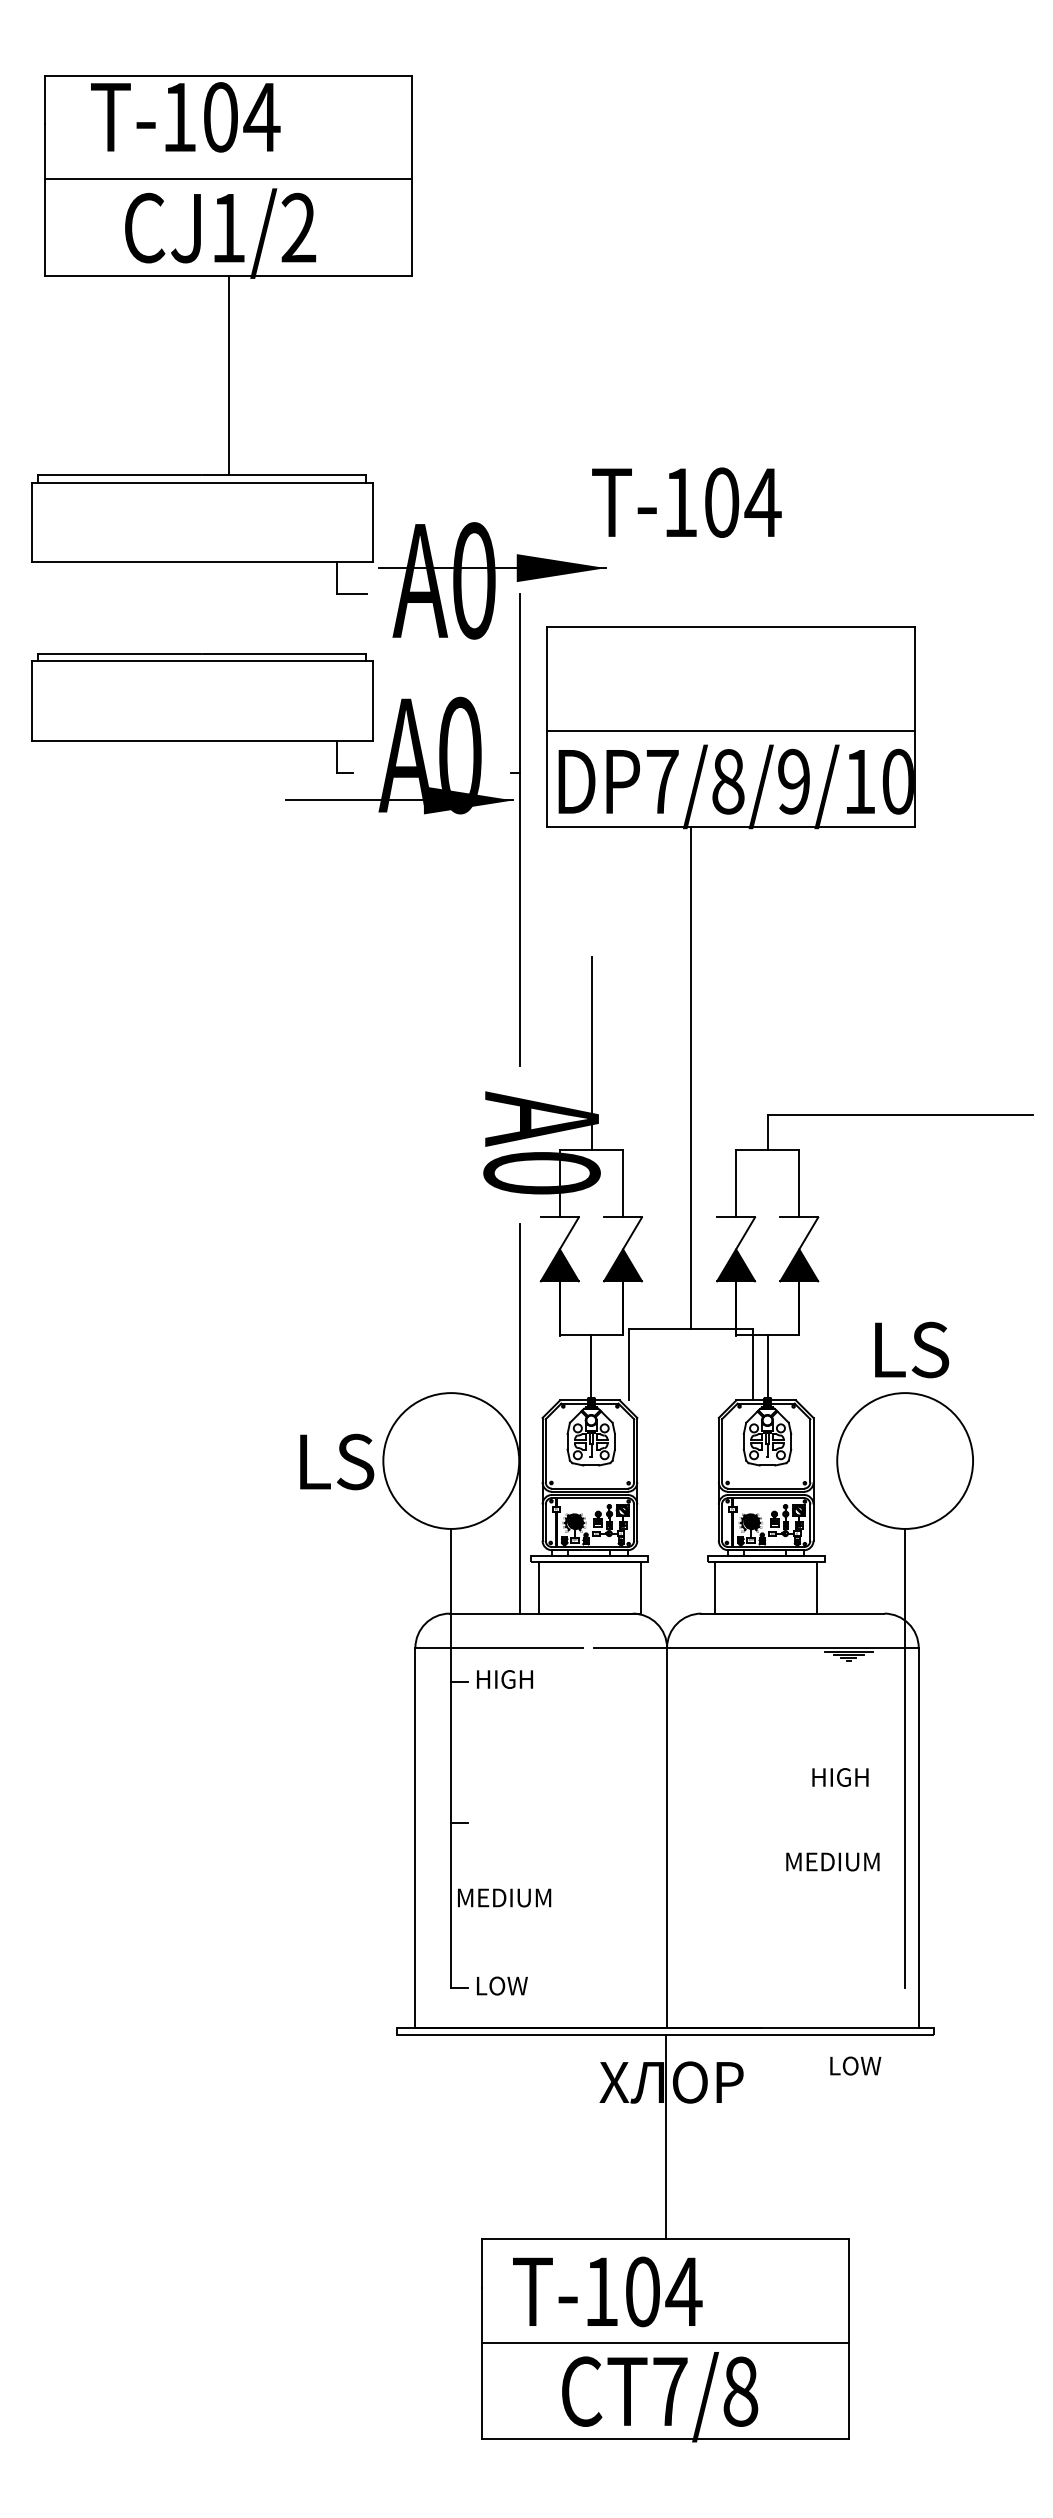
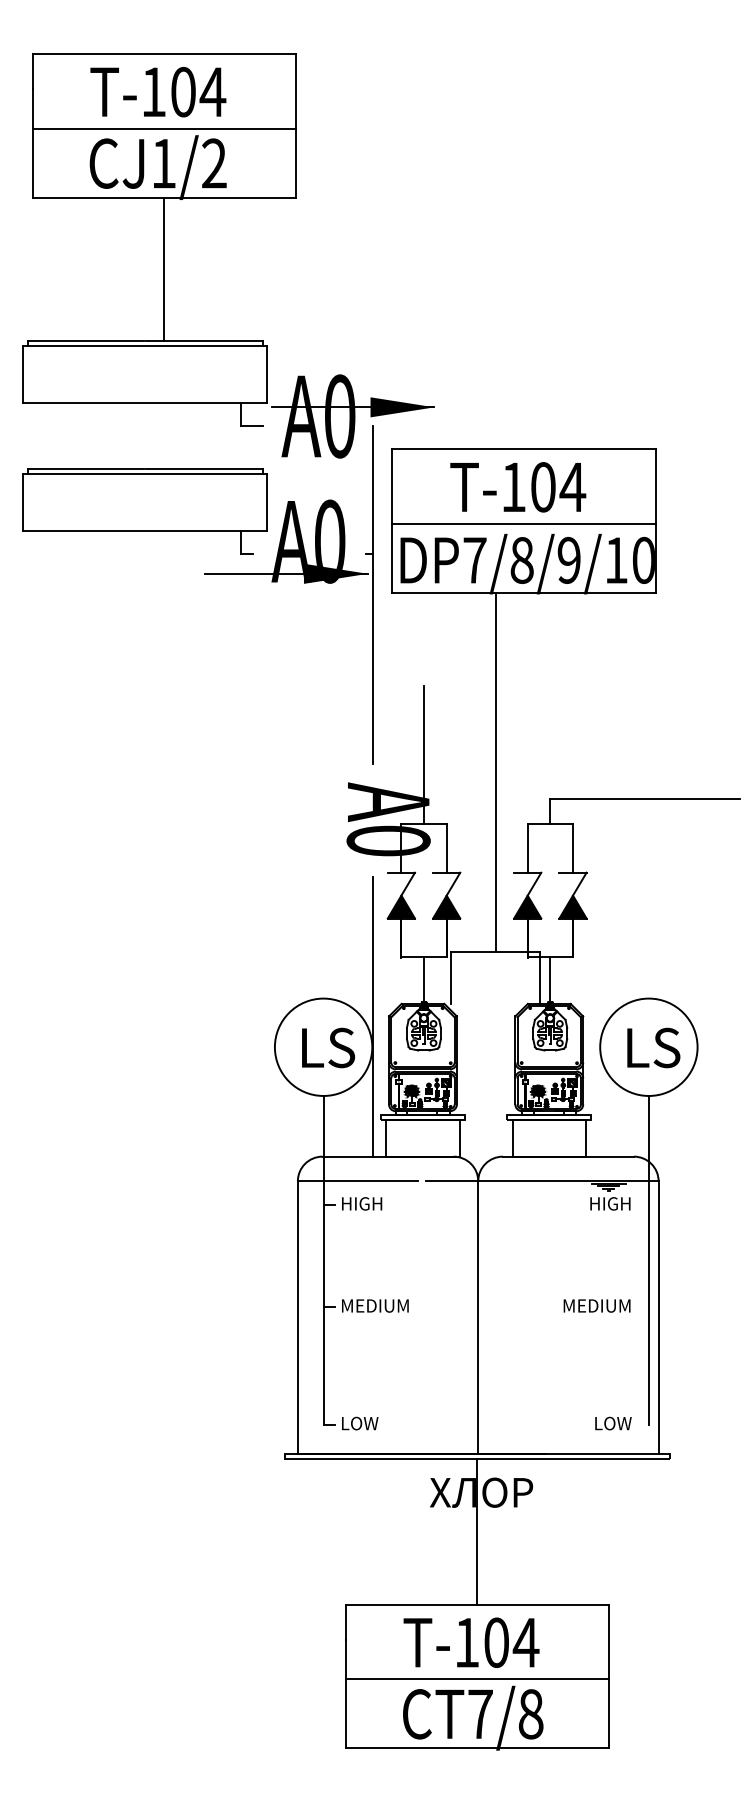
text: (185, 117) -> (158, 92), moved
text: (686, 502) -> (517, 487), moved
text: (912, 1349) -> (654, 1047), moved
text: (337, 1461) -> (328, 1047), moved
text: (840, 1777) -> (610, 1203), moved
text: (832, 1861) -> (596, 1305), moved
text: (504, 1897) -> (375, 1305), moved
text: (855, 2065) -> (613, 1423), moved
text: (607, 2291) -> (471, 1642), moved

